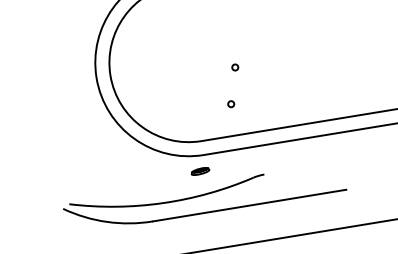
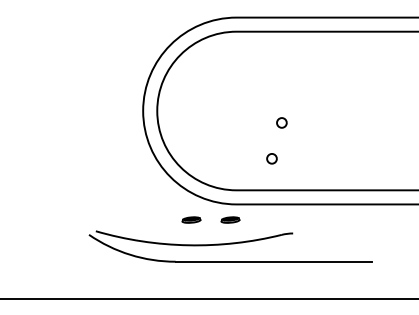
circle: (235, 67) -> (281, 123), size x1.6
circle: (230, 104) -> (271, 158), size x1.6
part: (161, 177) -> (191, 219), added

